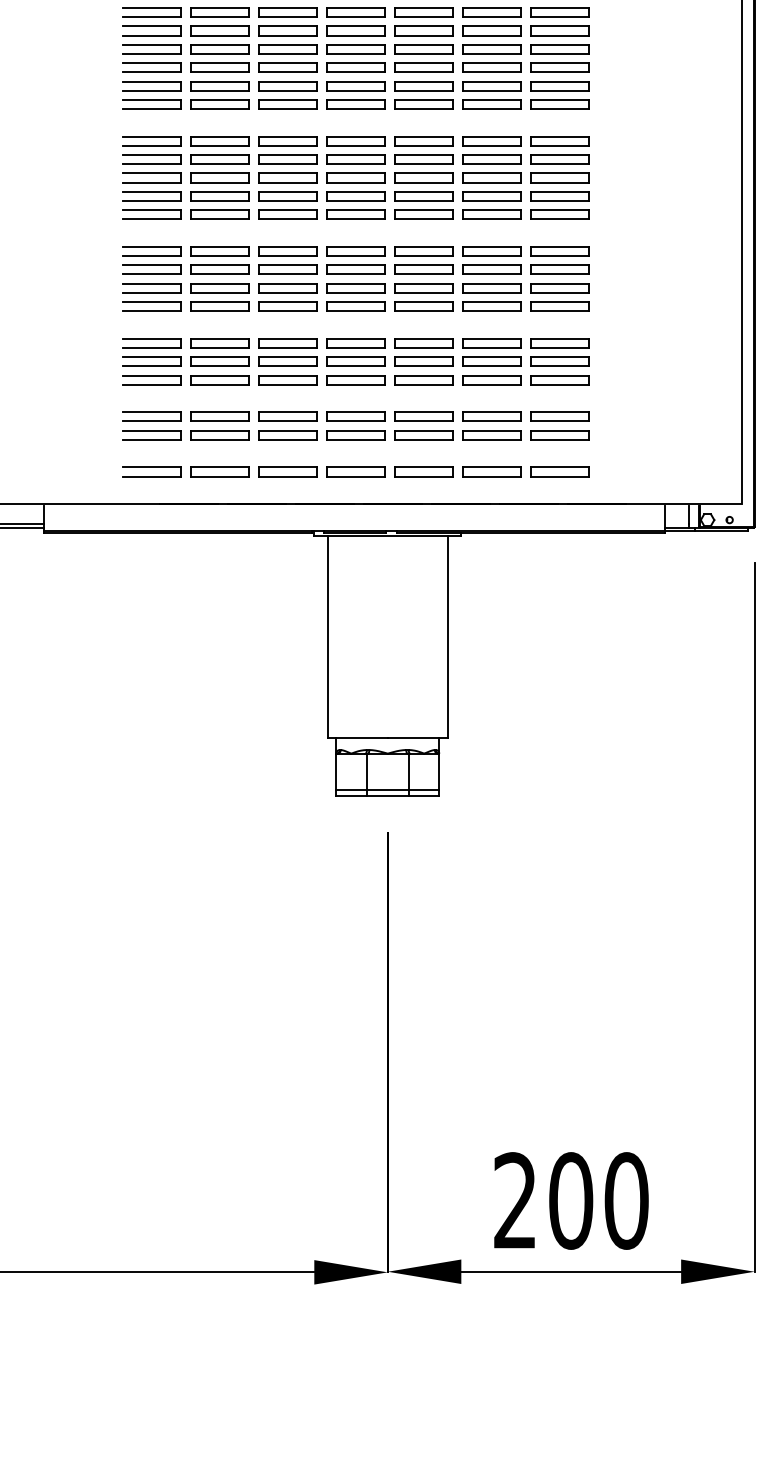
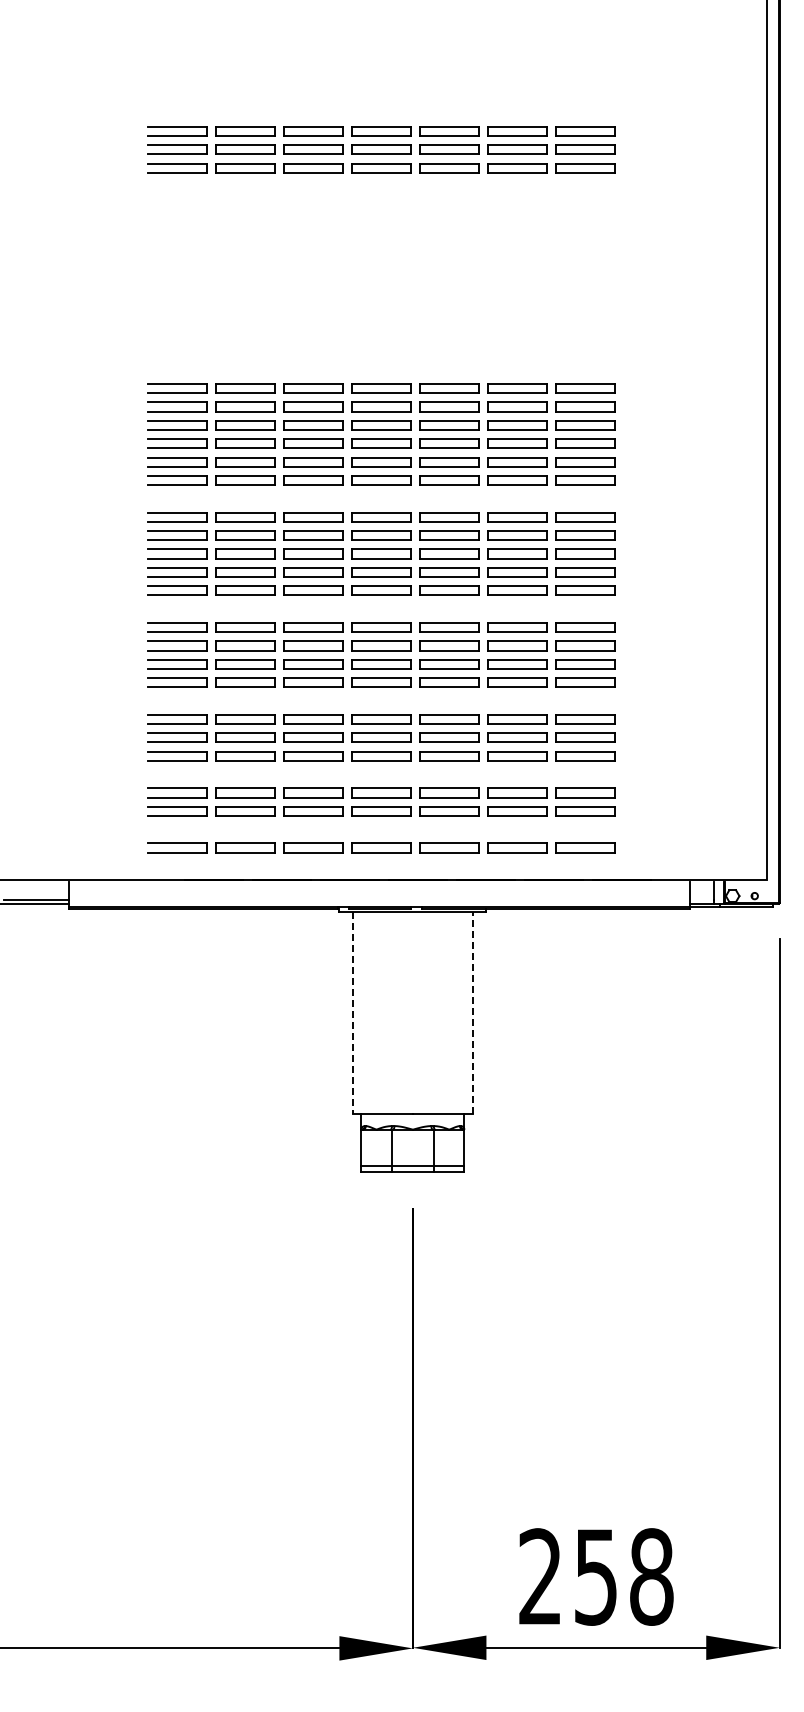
line: (447, 636) -> (472, 1012), solid -> dashed
line: (328, 637) -> (353, 1013), solid -> dashed
text: (598, 1200) -> (623, 1576), 200 -> 258

